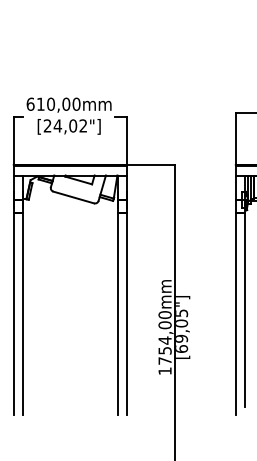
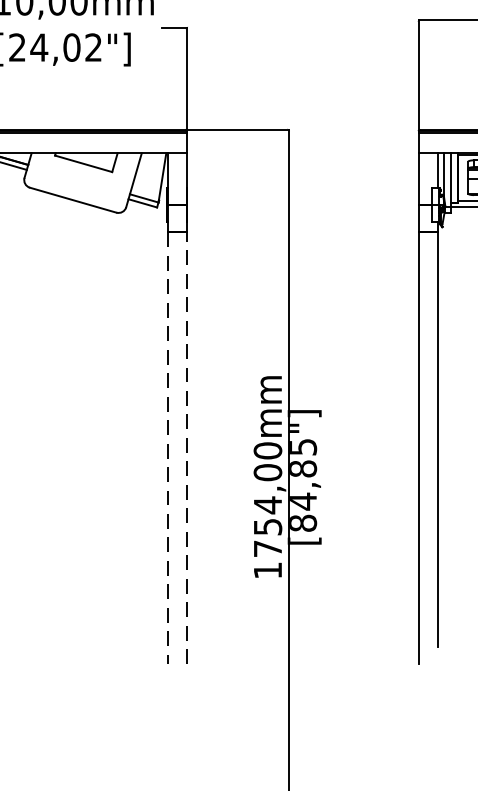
line: (127, 313) -> (187, 447), solid -> dashed
line: (118, 314) -> (168, 449), solid -> dashed
text: (182, 335) -> (305, 494), [69,05"] -> [84,85"]

